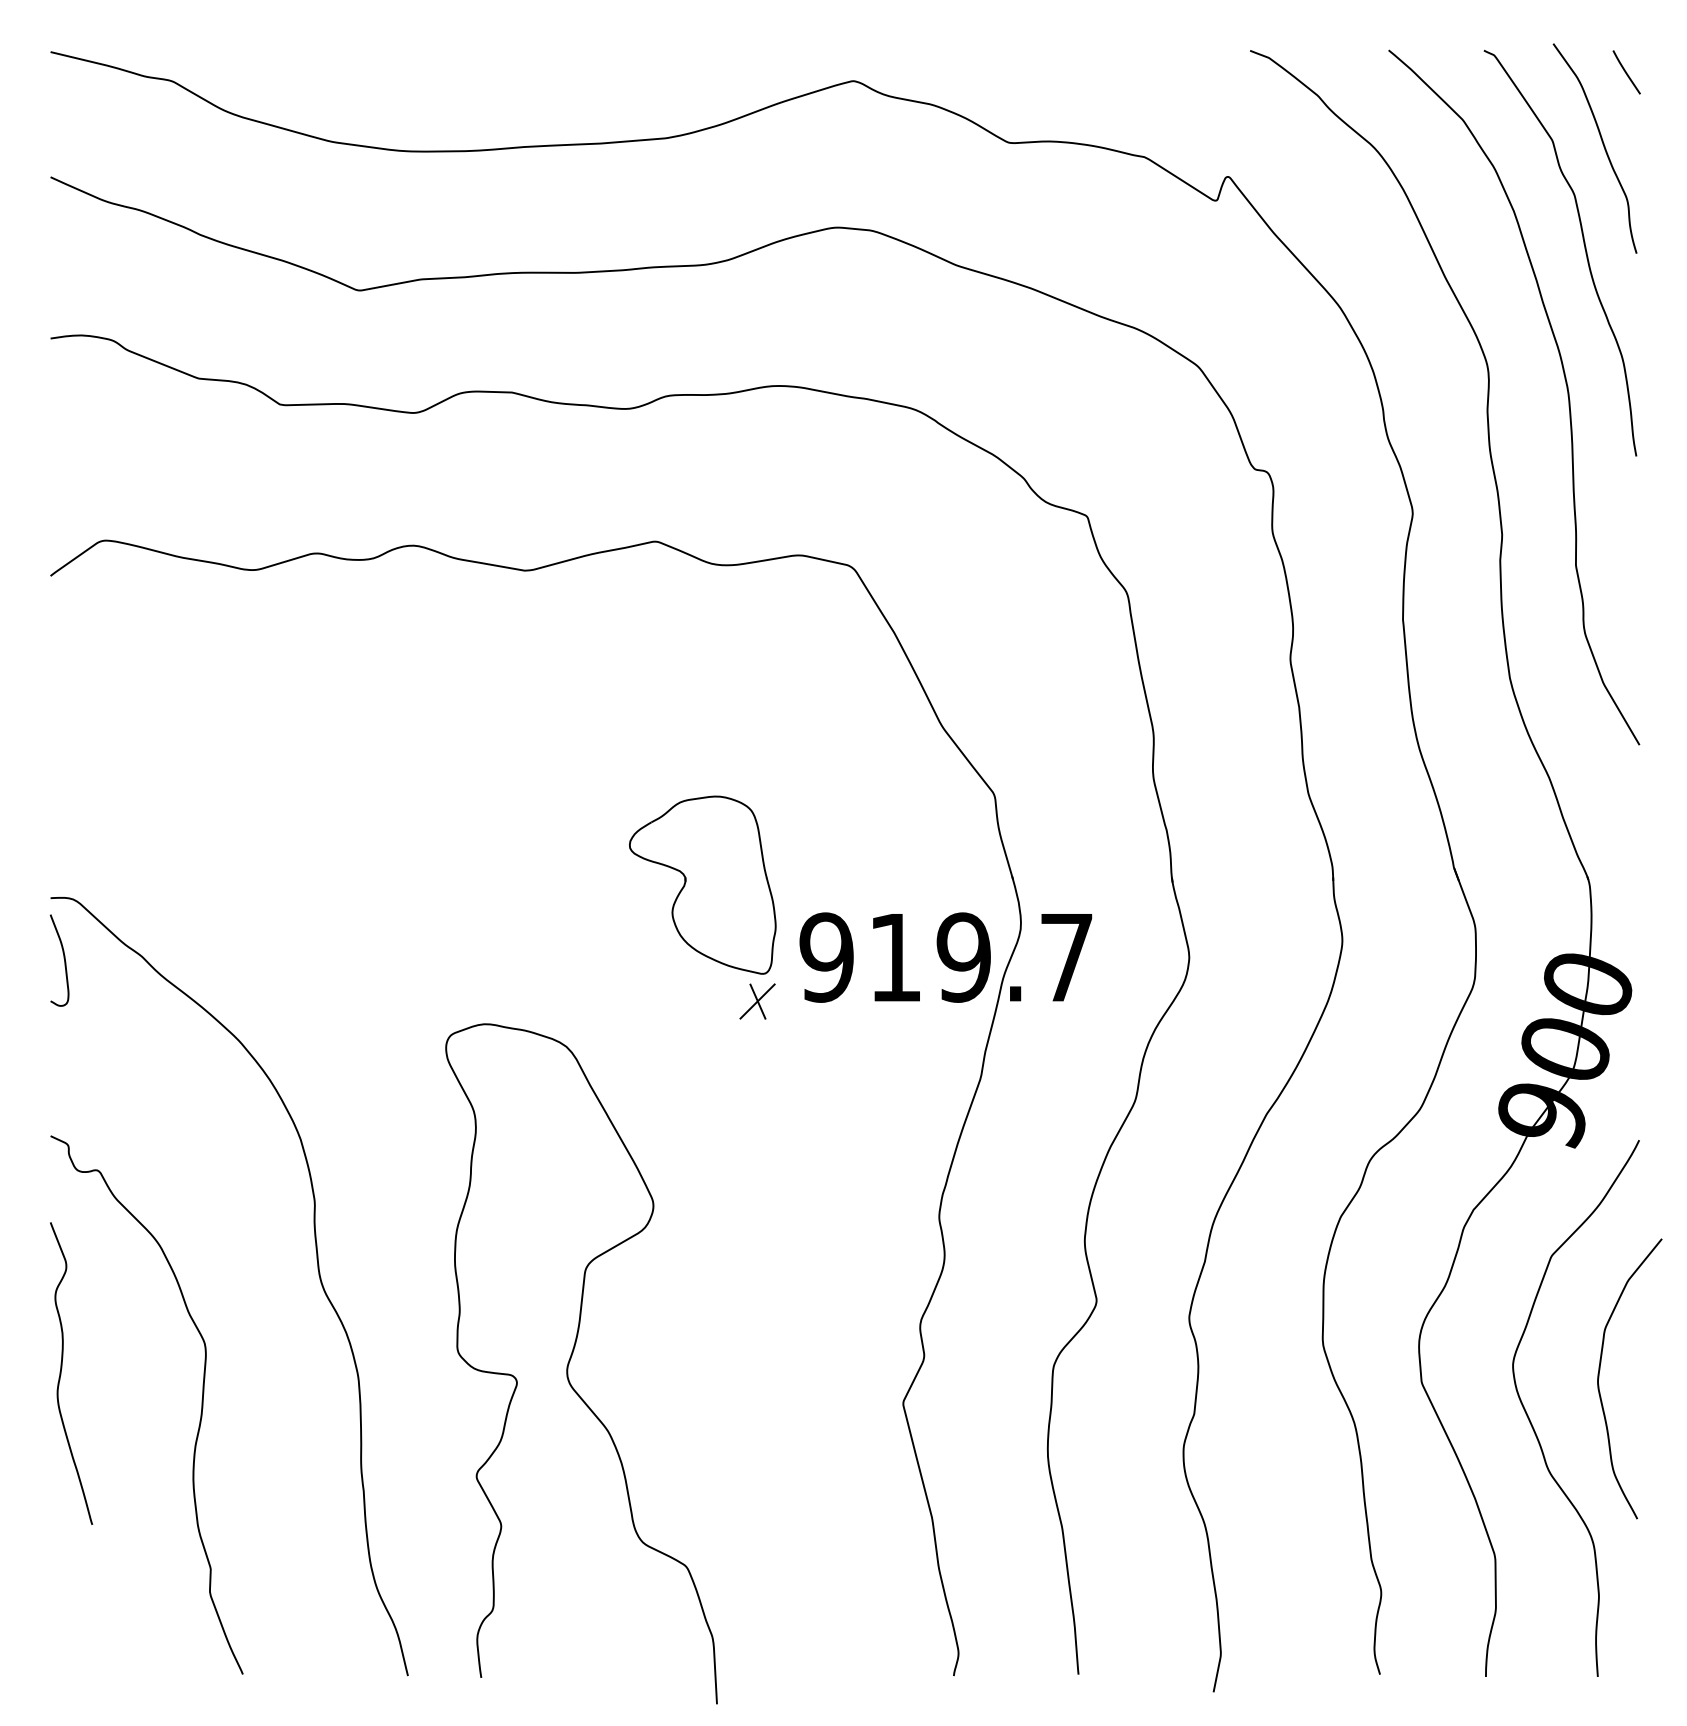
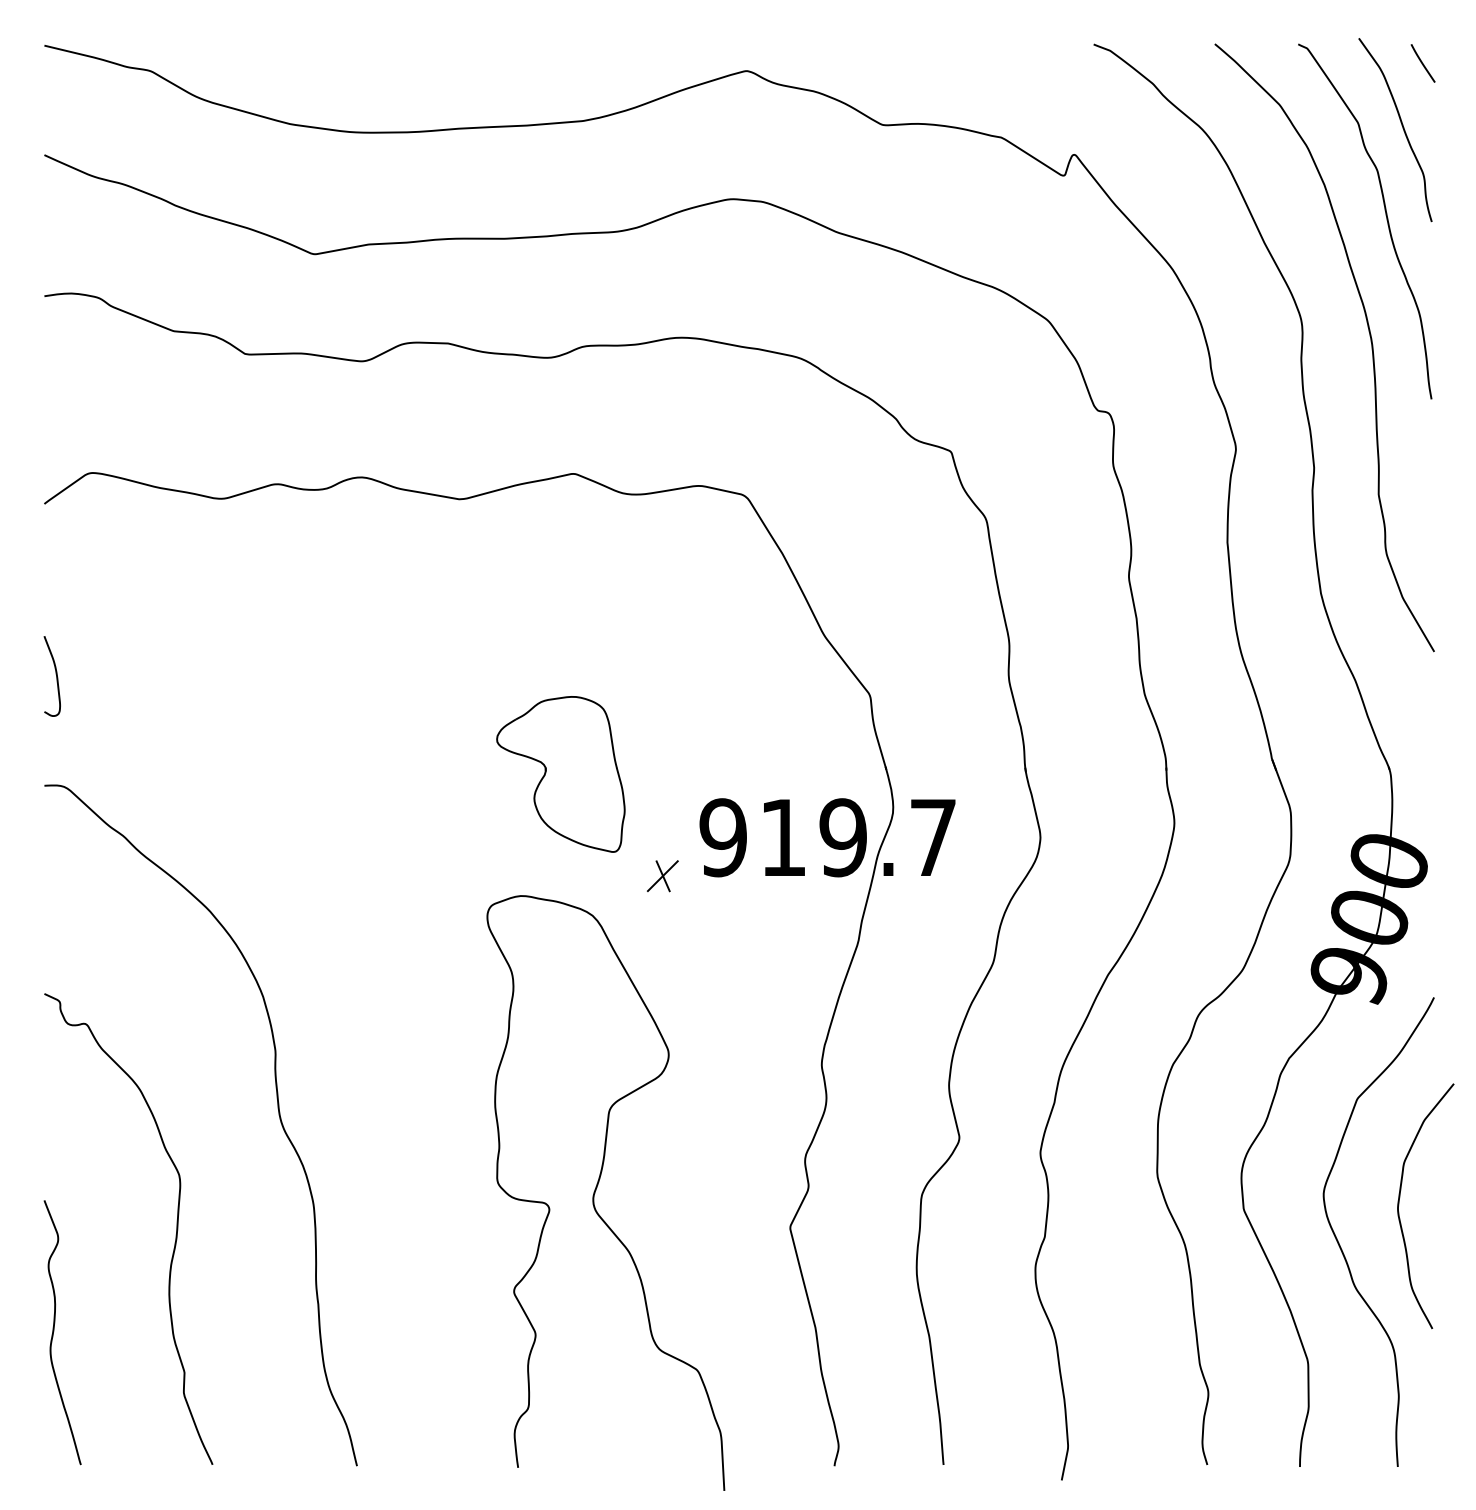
part: (702, 885) -> (560, 774), moved
curve: (63, 958) -> (55, 674), moved
curve: (570, 1360) -> (596, 1190), moved
curve: (62, 1372) -> (54, 1331), moved

